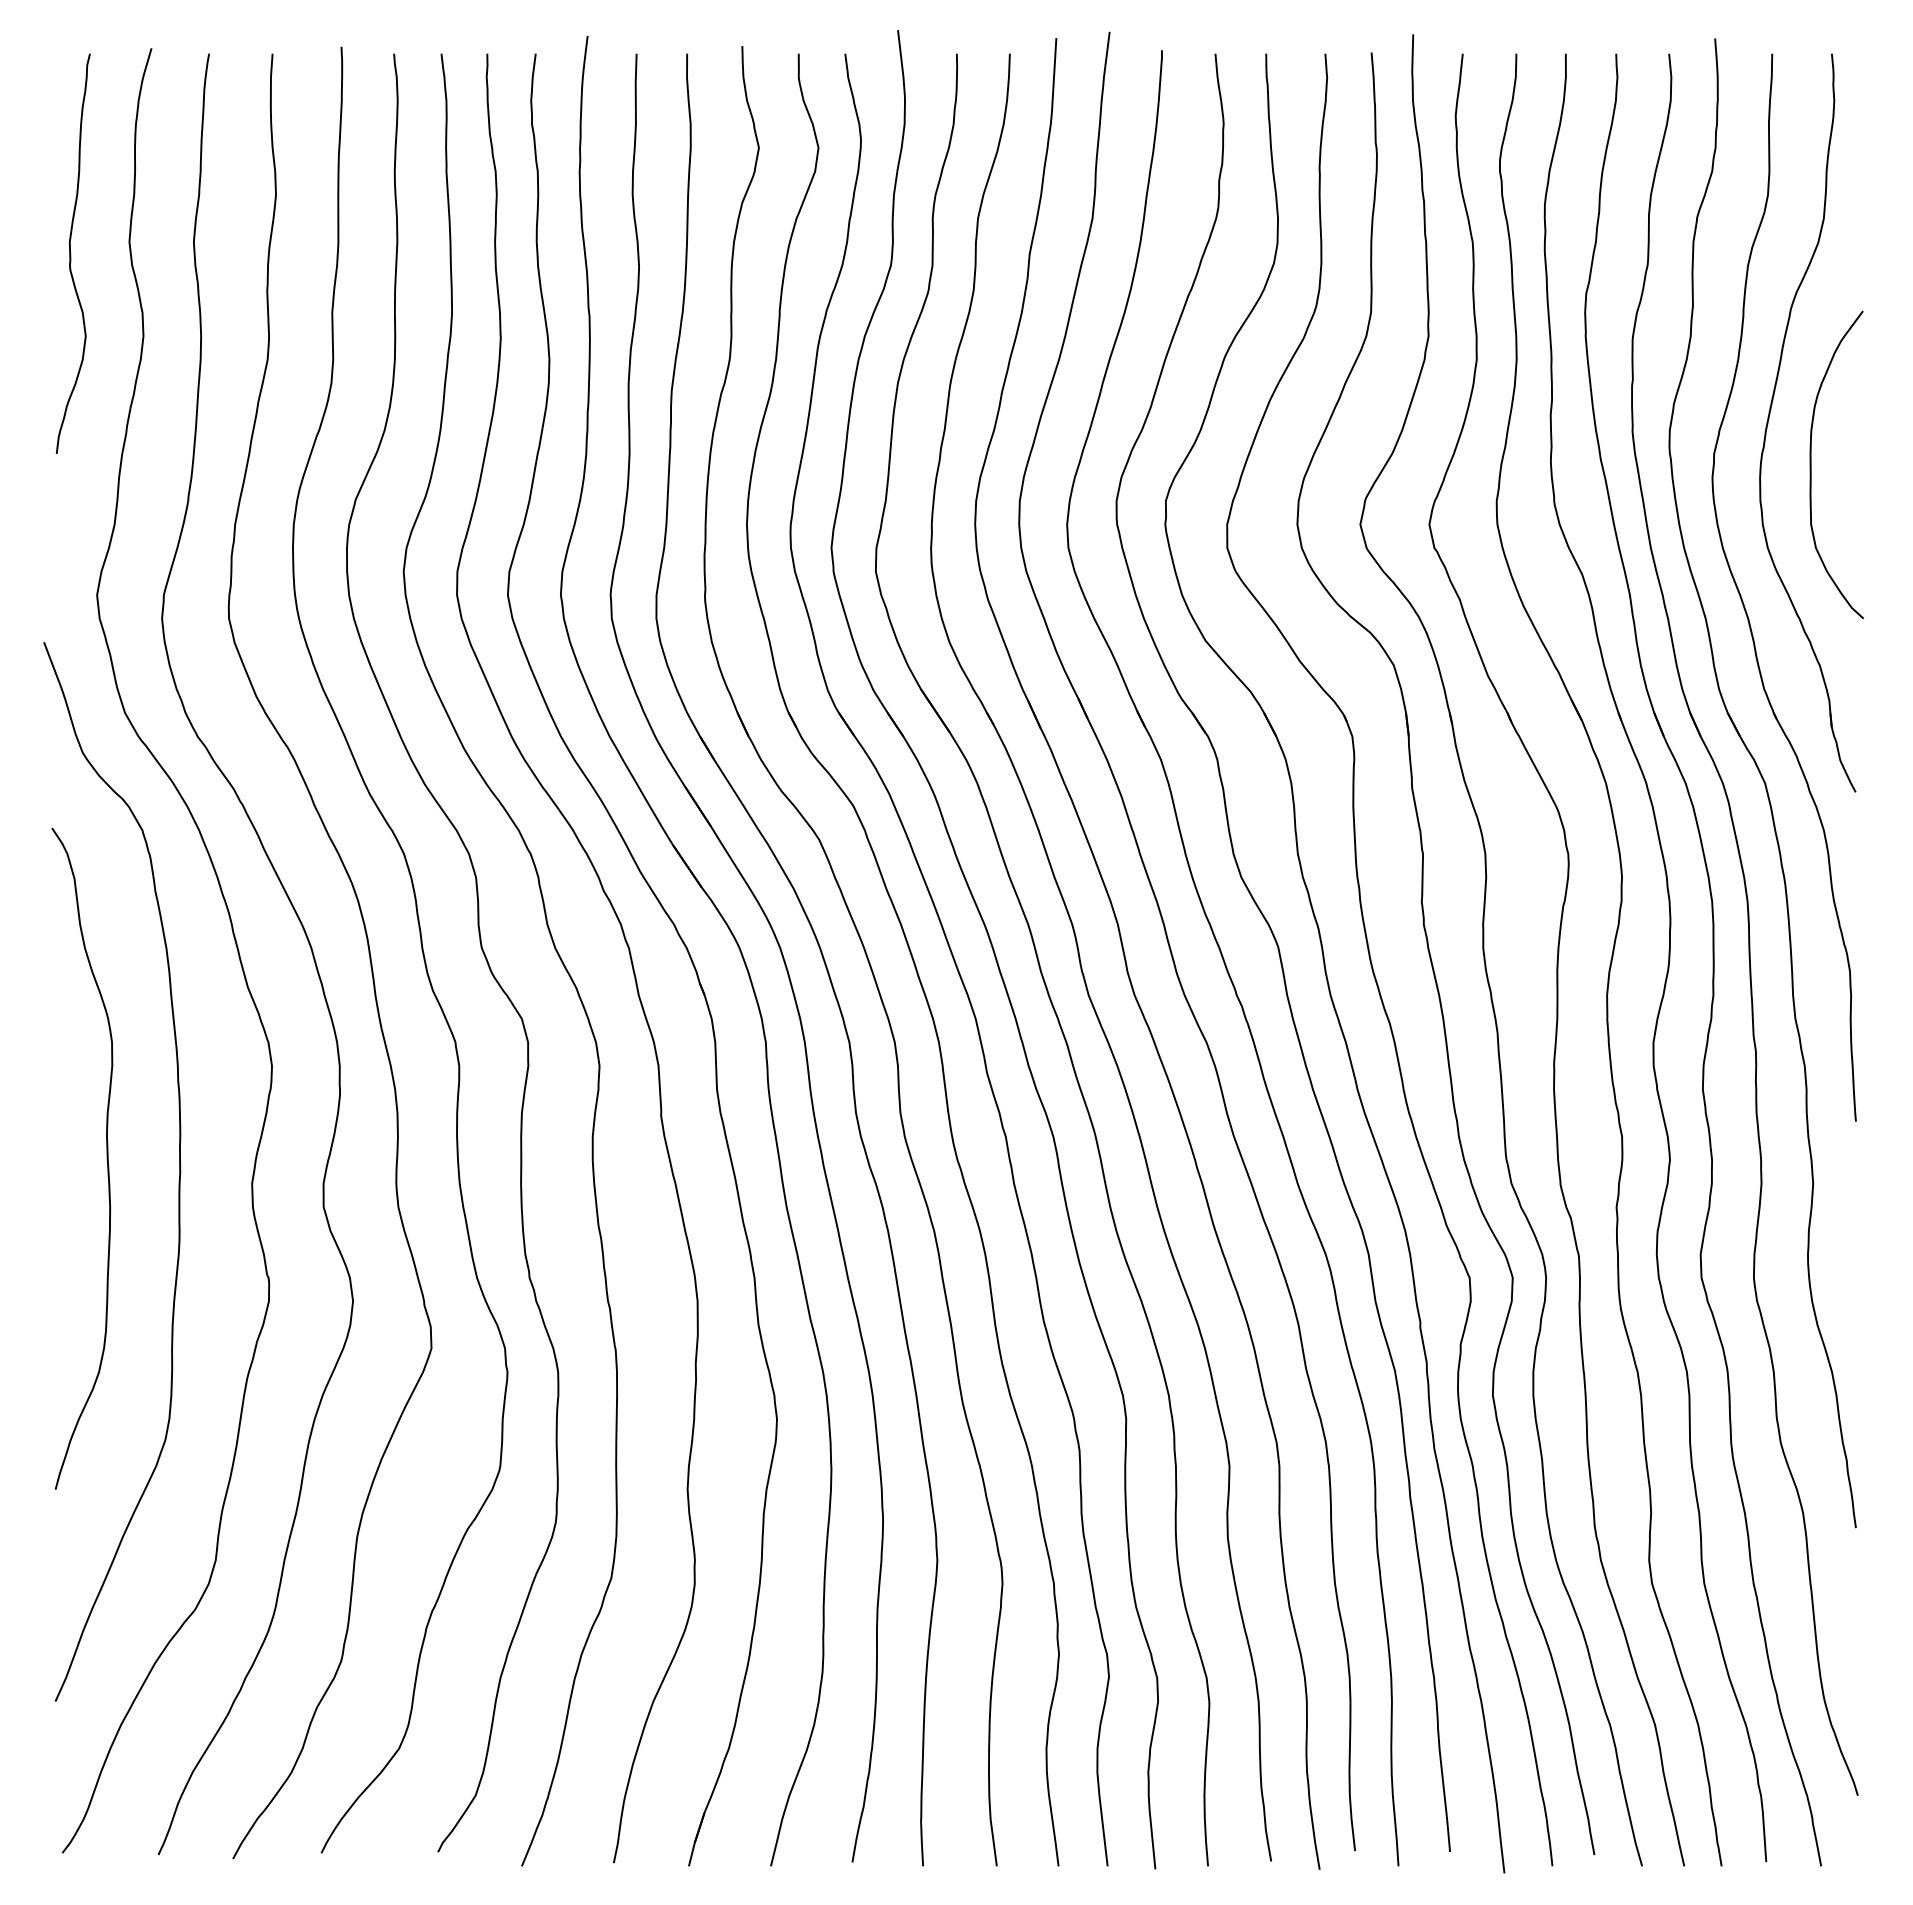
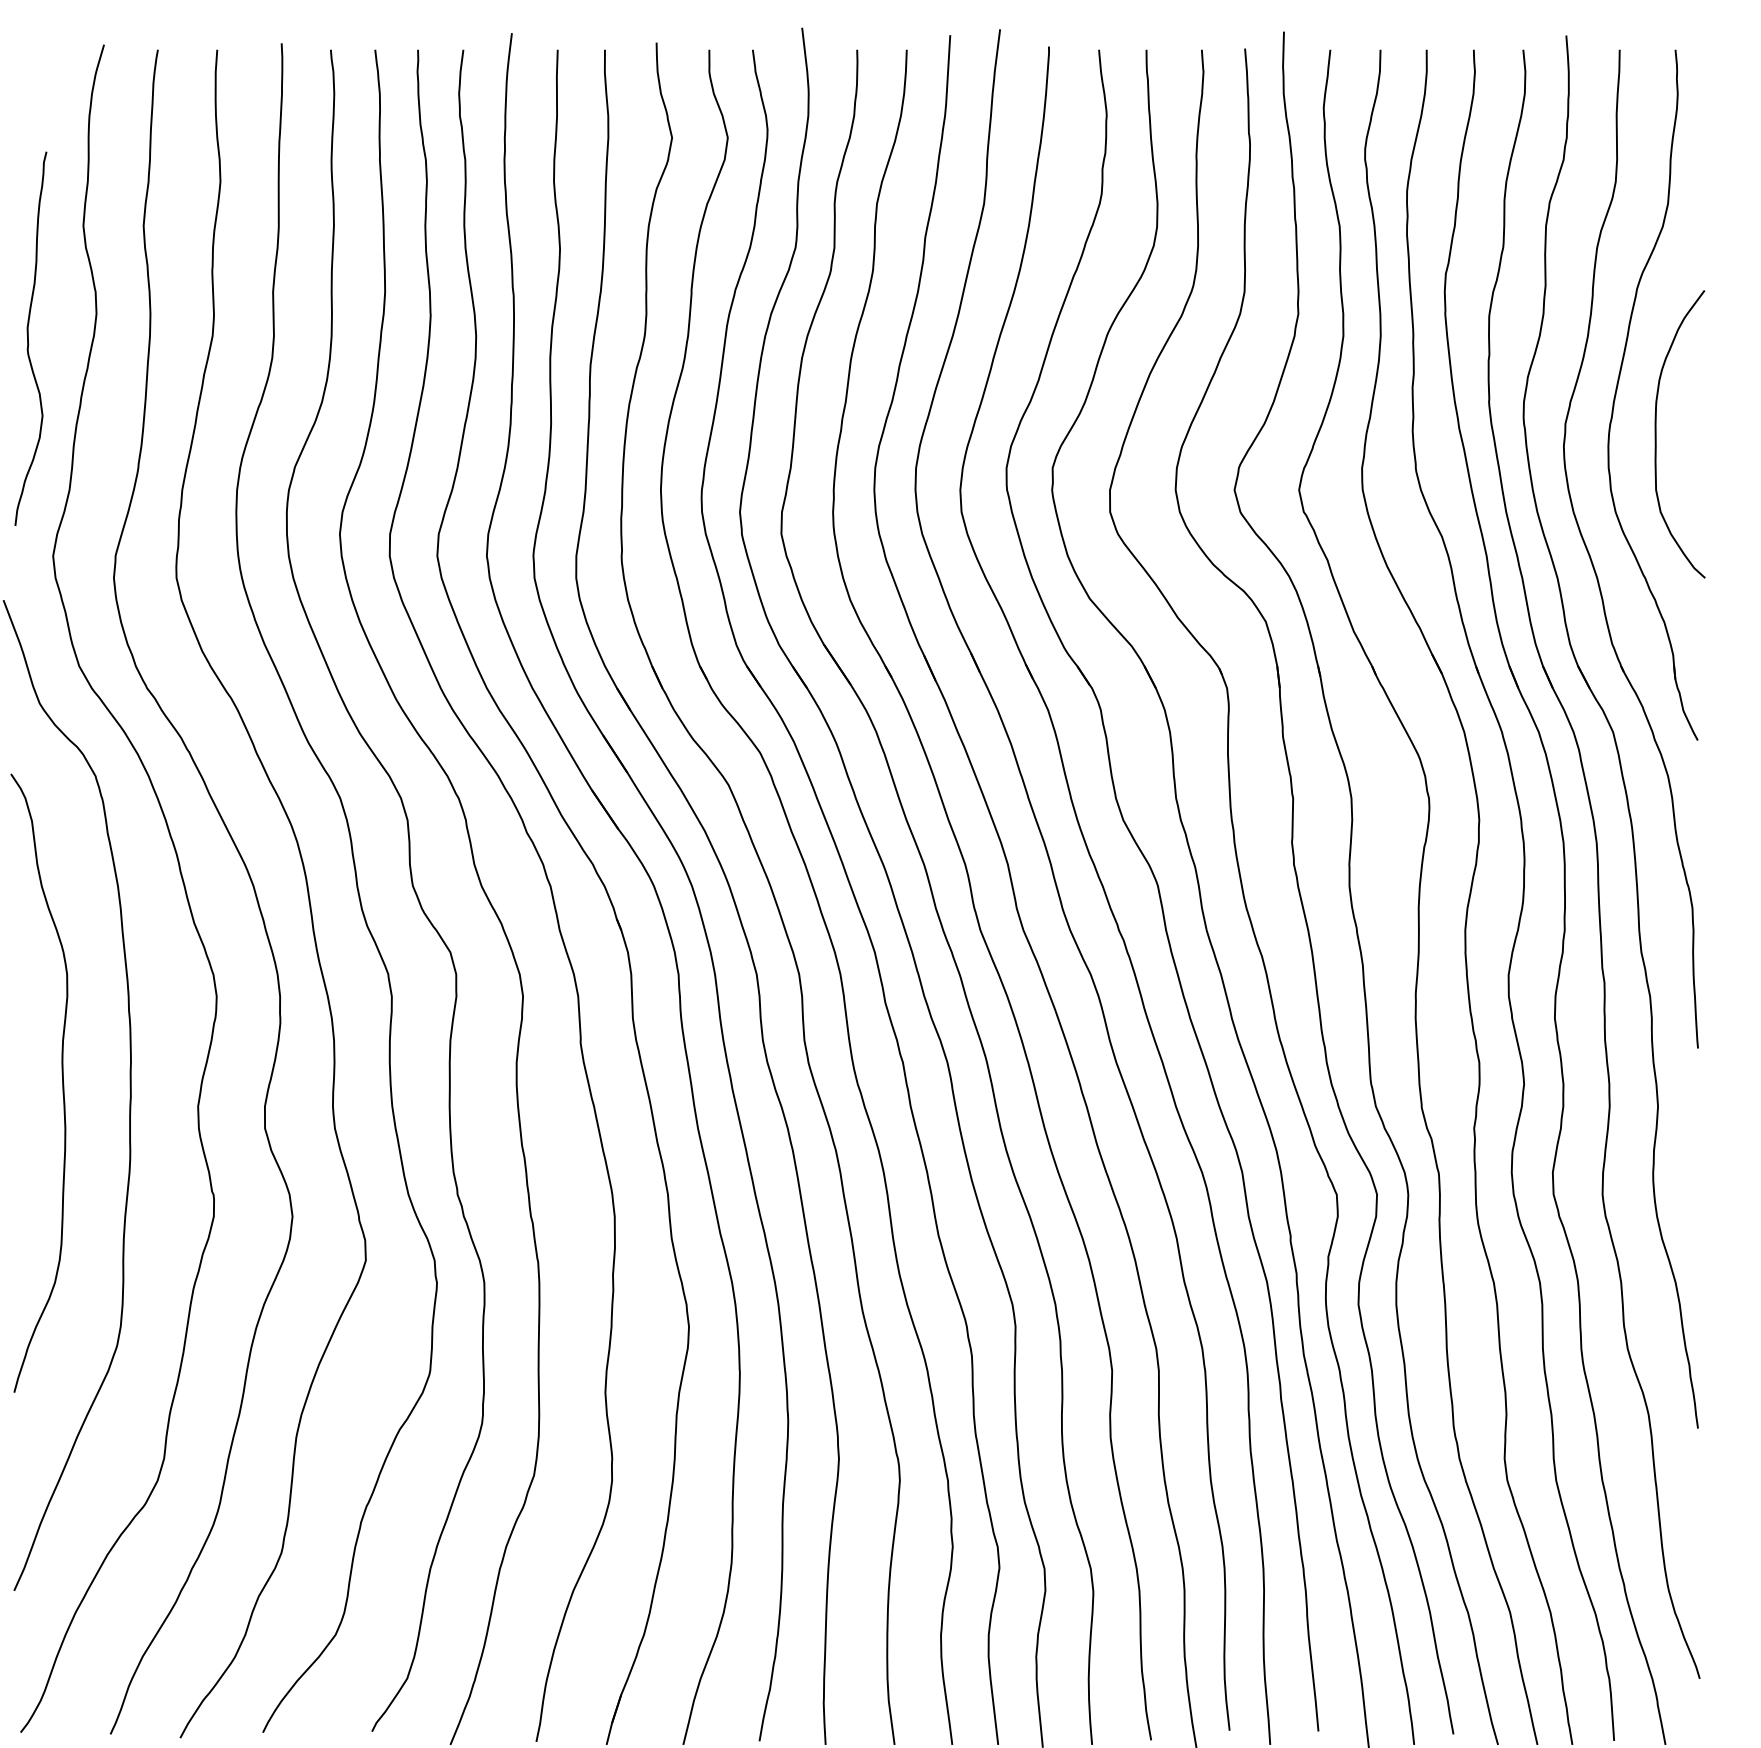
curve: (71, 253) -> (29, 338), moved

